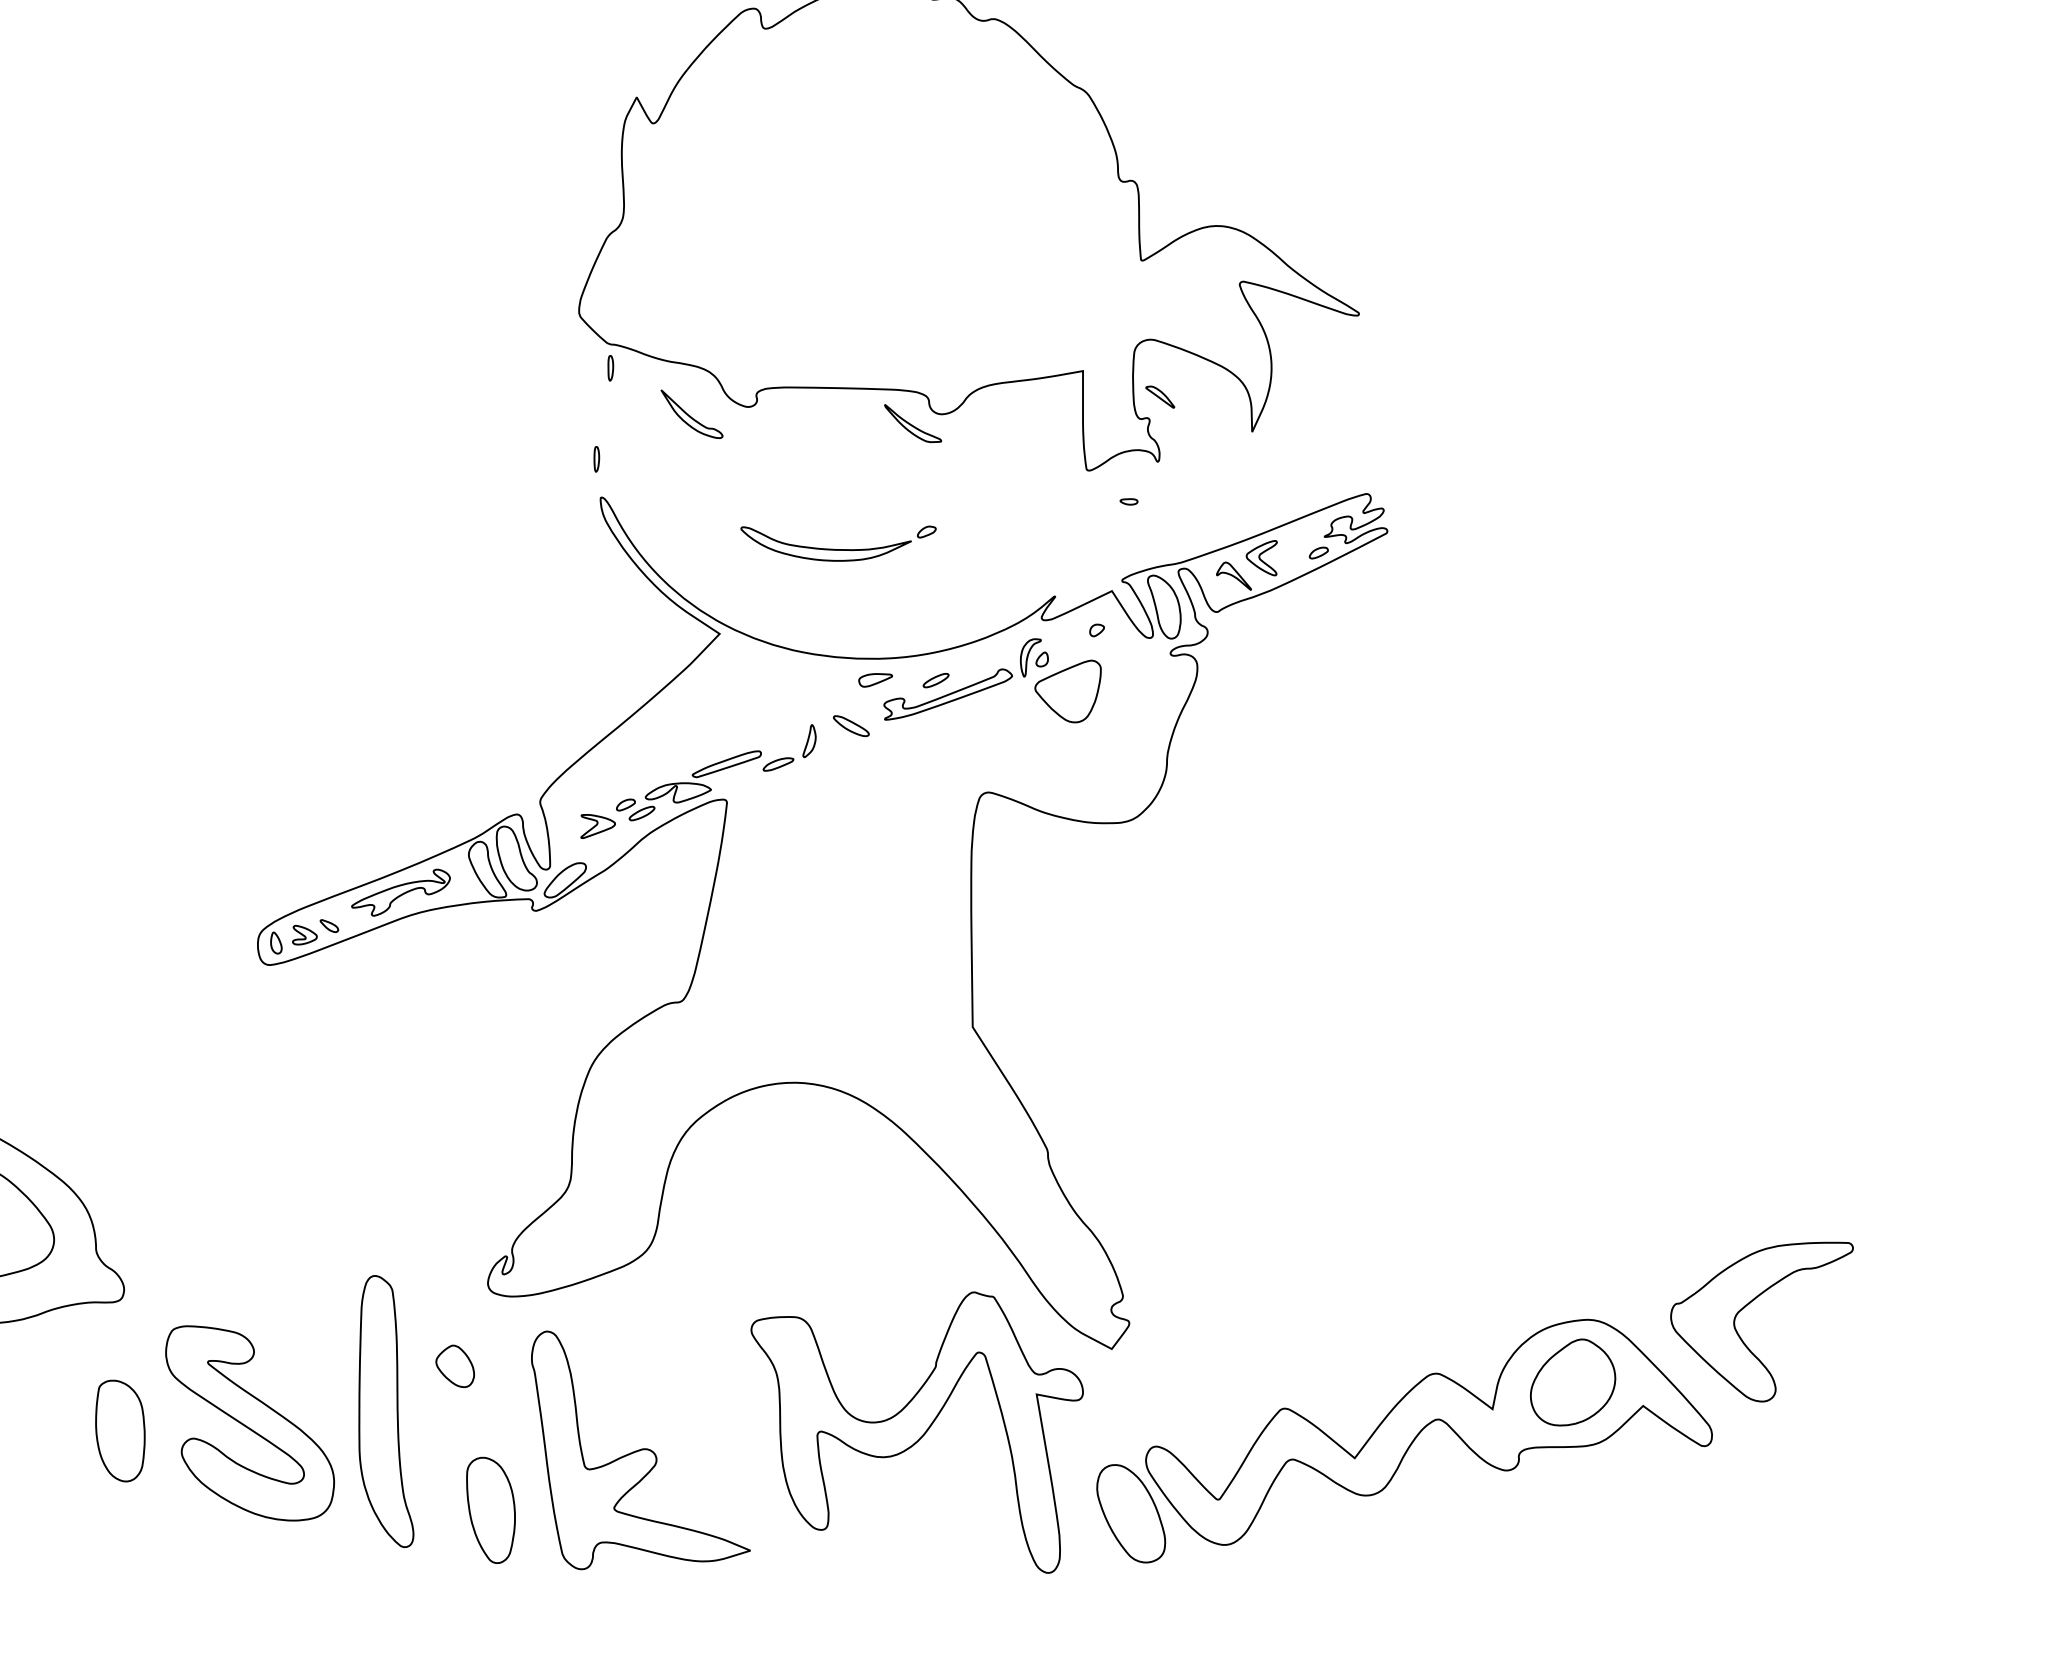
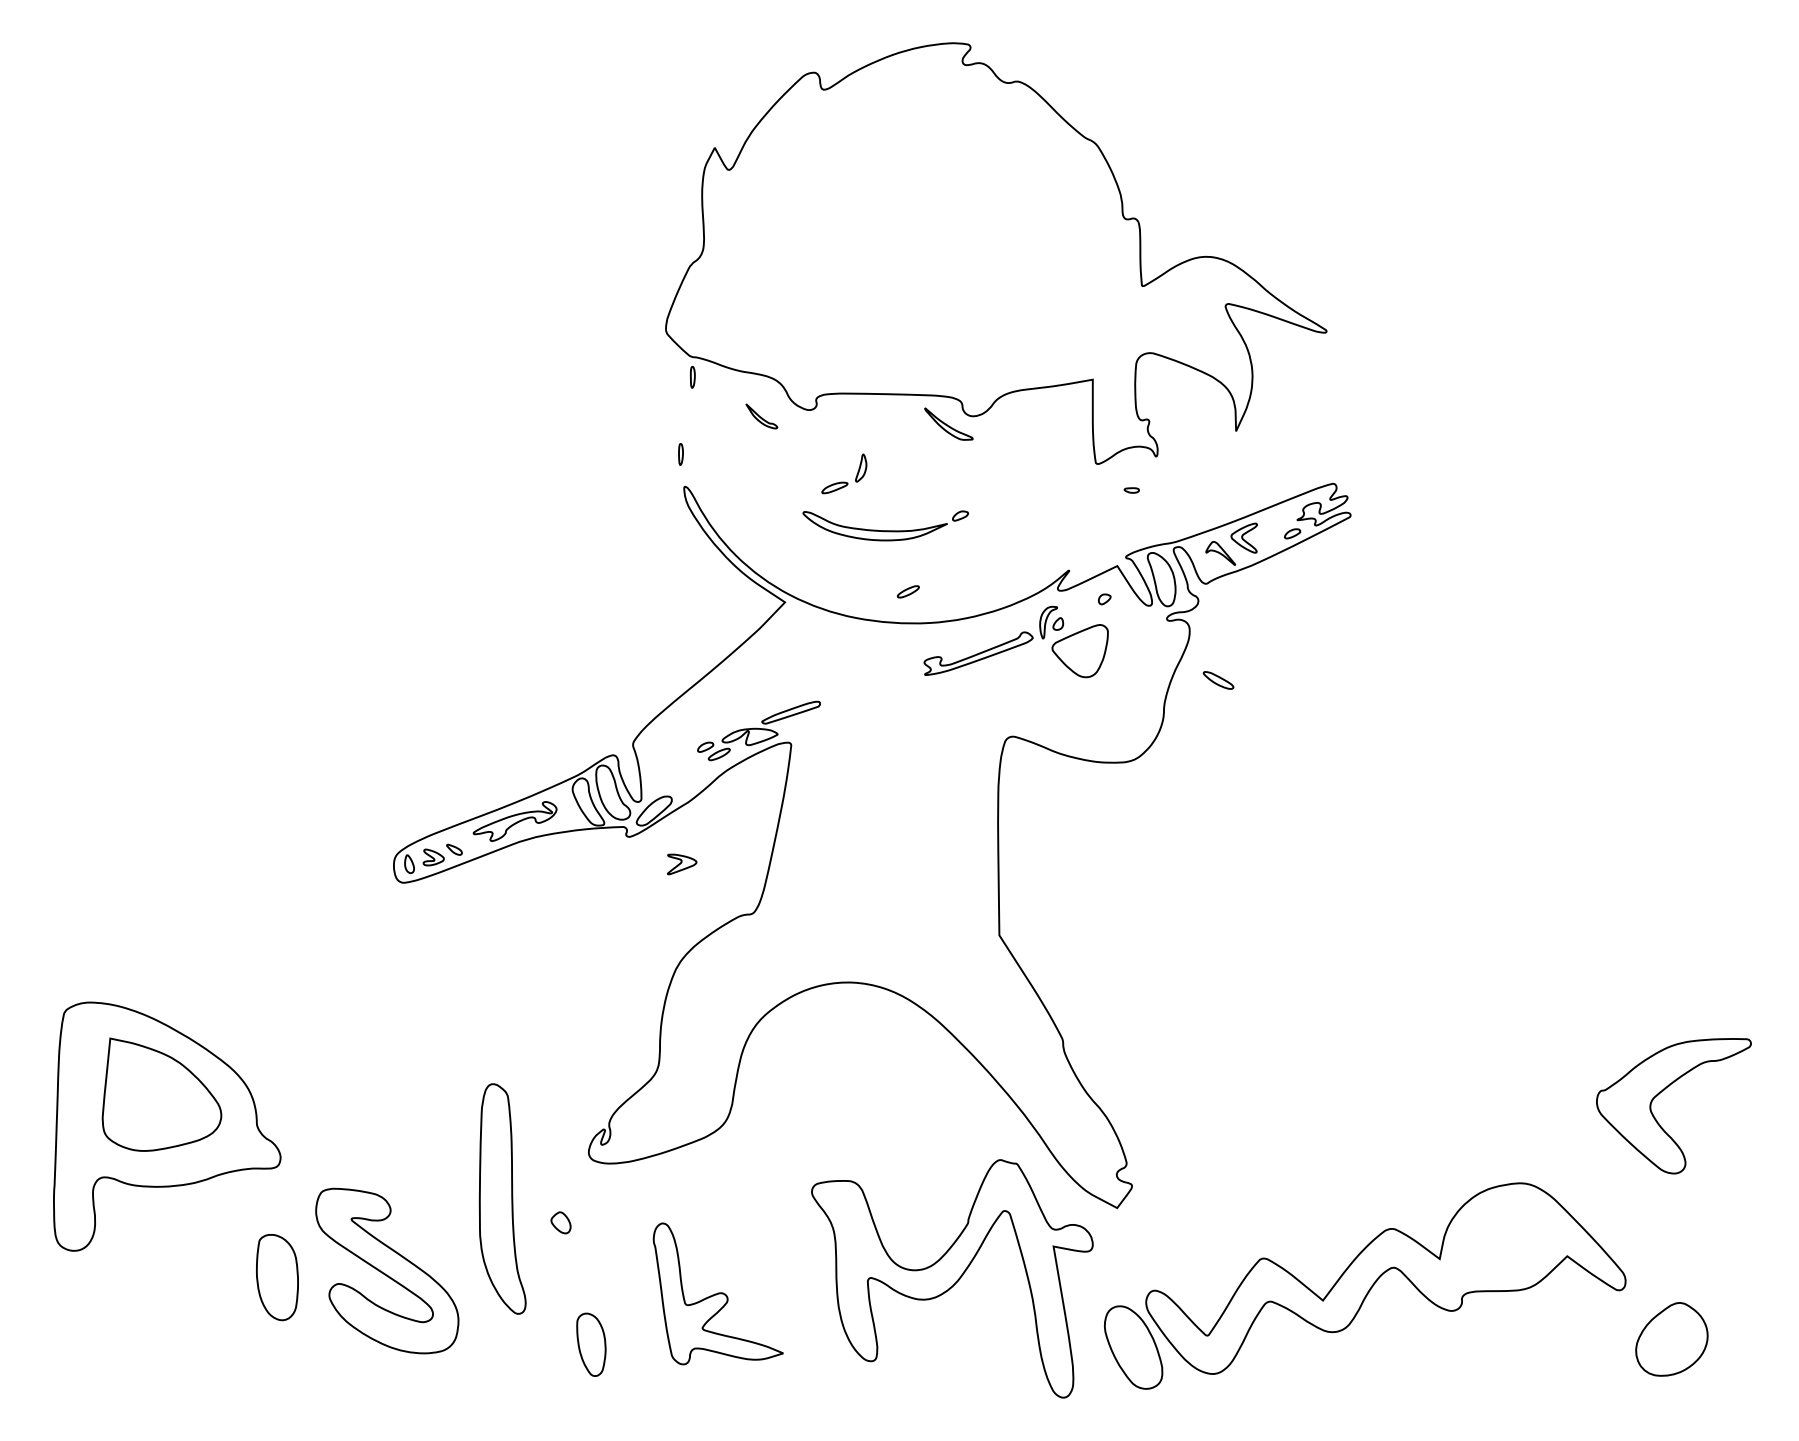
part: (1159, 396) -> (1157, 401), removed
part: (691, 414) -> (761, 416), size x0.6
part: (874, 680) -> (916, 641), removed
part: (935, 680) -> (907, 591), moved
part: (851, 726) -> (1218, 680), moved
part: (789, 756) -> (844, 481), moved
part: (598, 826) -> (682, 864), moved
part: (1749, 1304) -> (1663, 1091), moved
part: (454, 1366) -> (560, 1222), size x0.6
part: (1572, 1382) -> (1671, 1339), moved
part: (386, 1410) -> (502, 1198), moved
part: (641, 1449) -> (718, 1293), size x0.7
part: (491, 1510) -> (591, 1344), size x0.7

